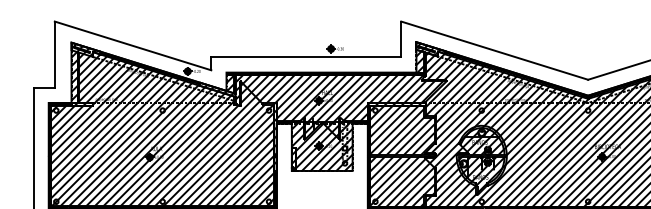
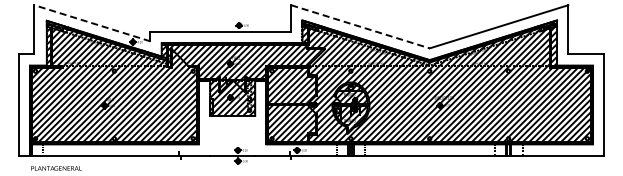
line: (133, 46) -> (92, 23), solid -> dashed
line: (494, 50) -> (360, 26), solid -> dashed

